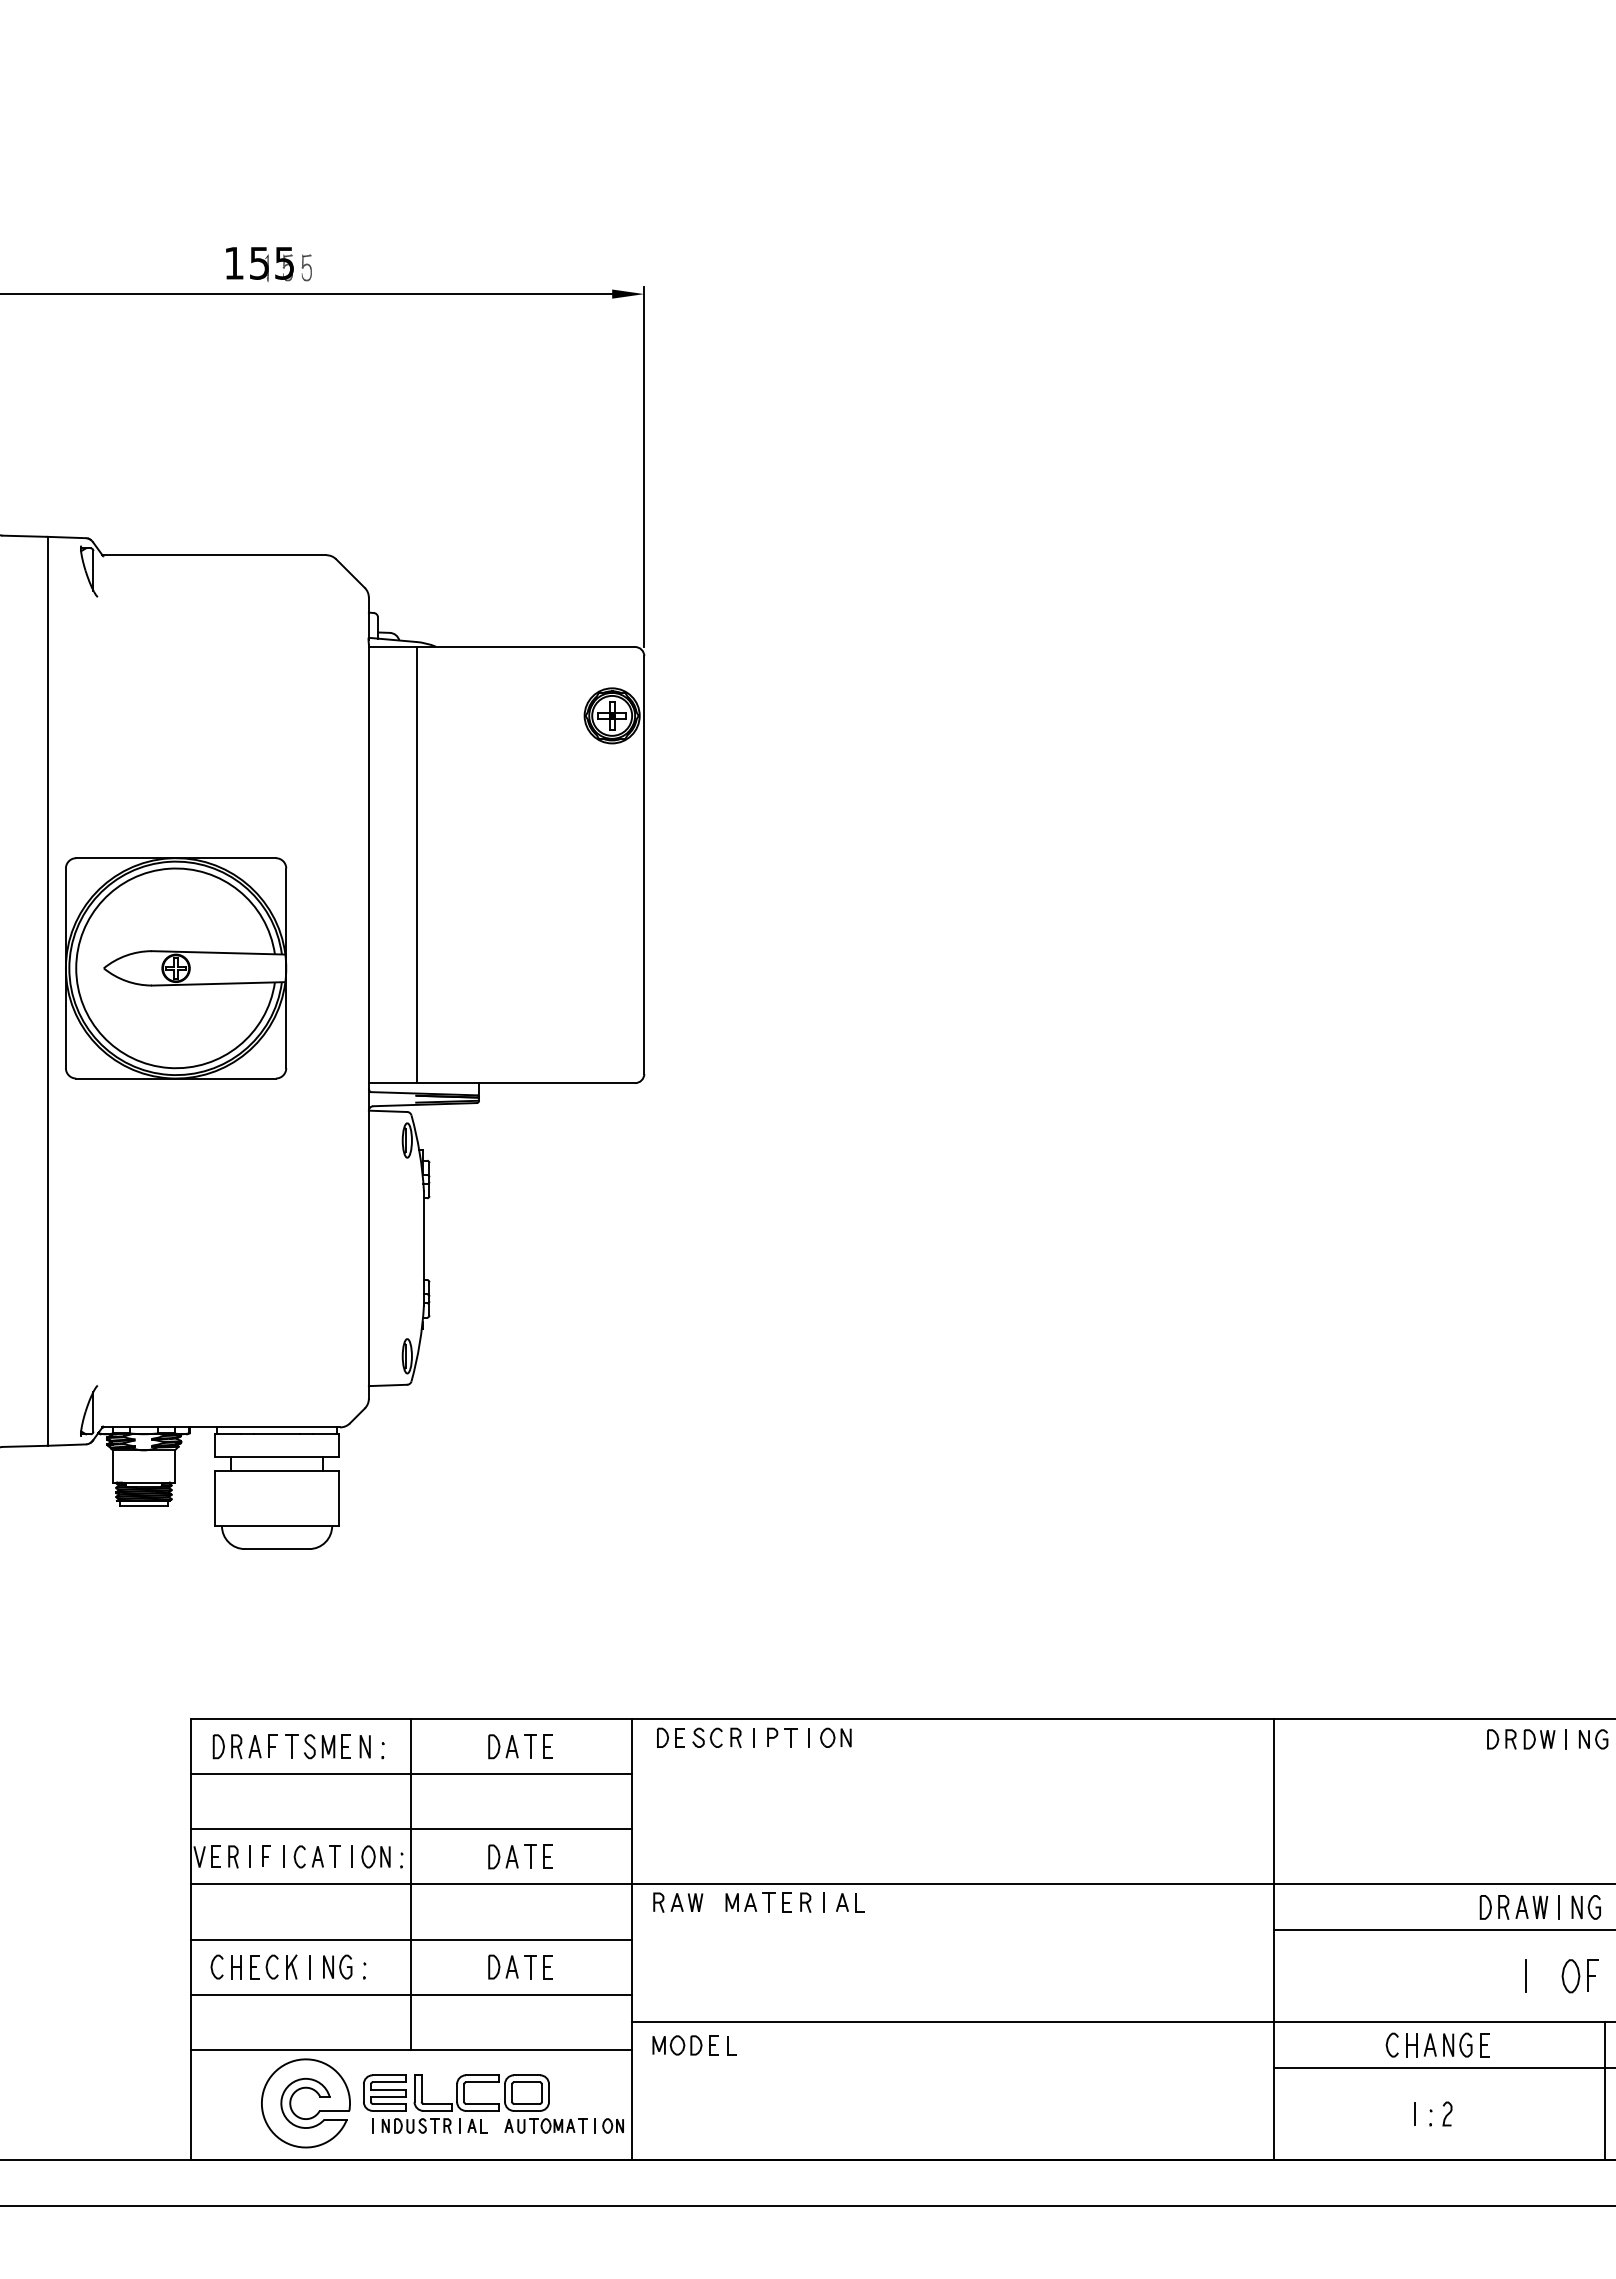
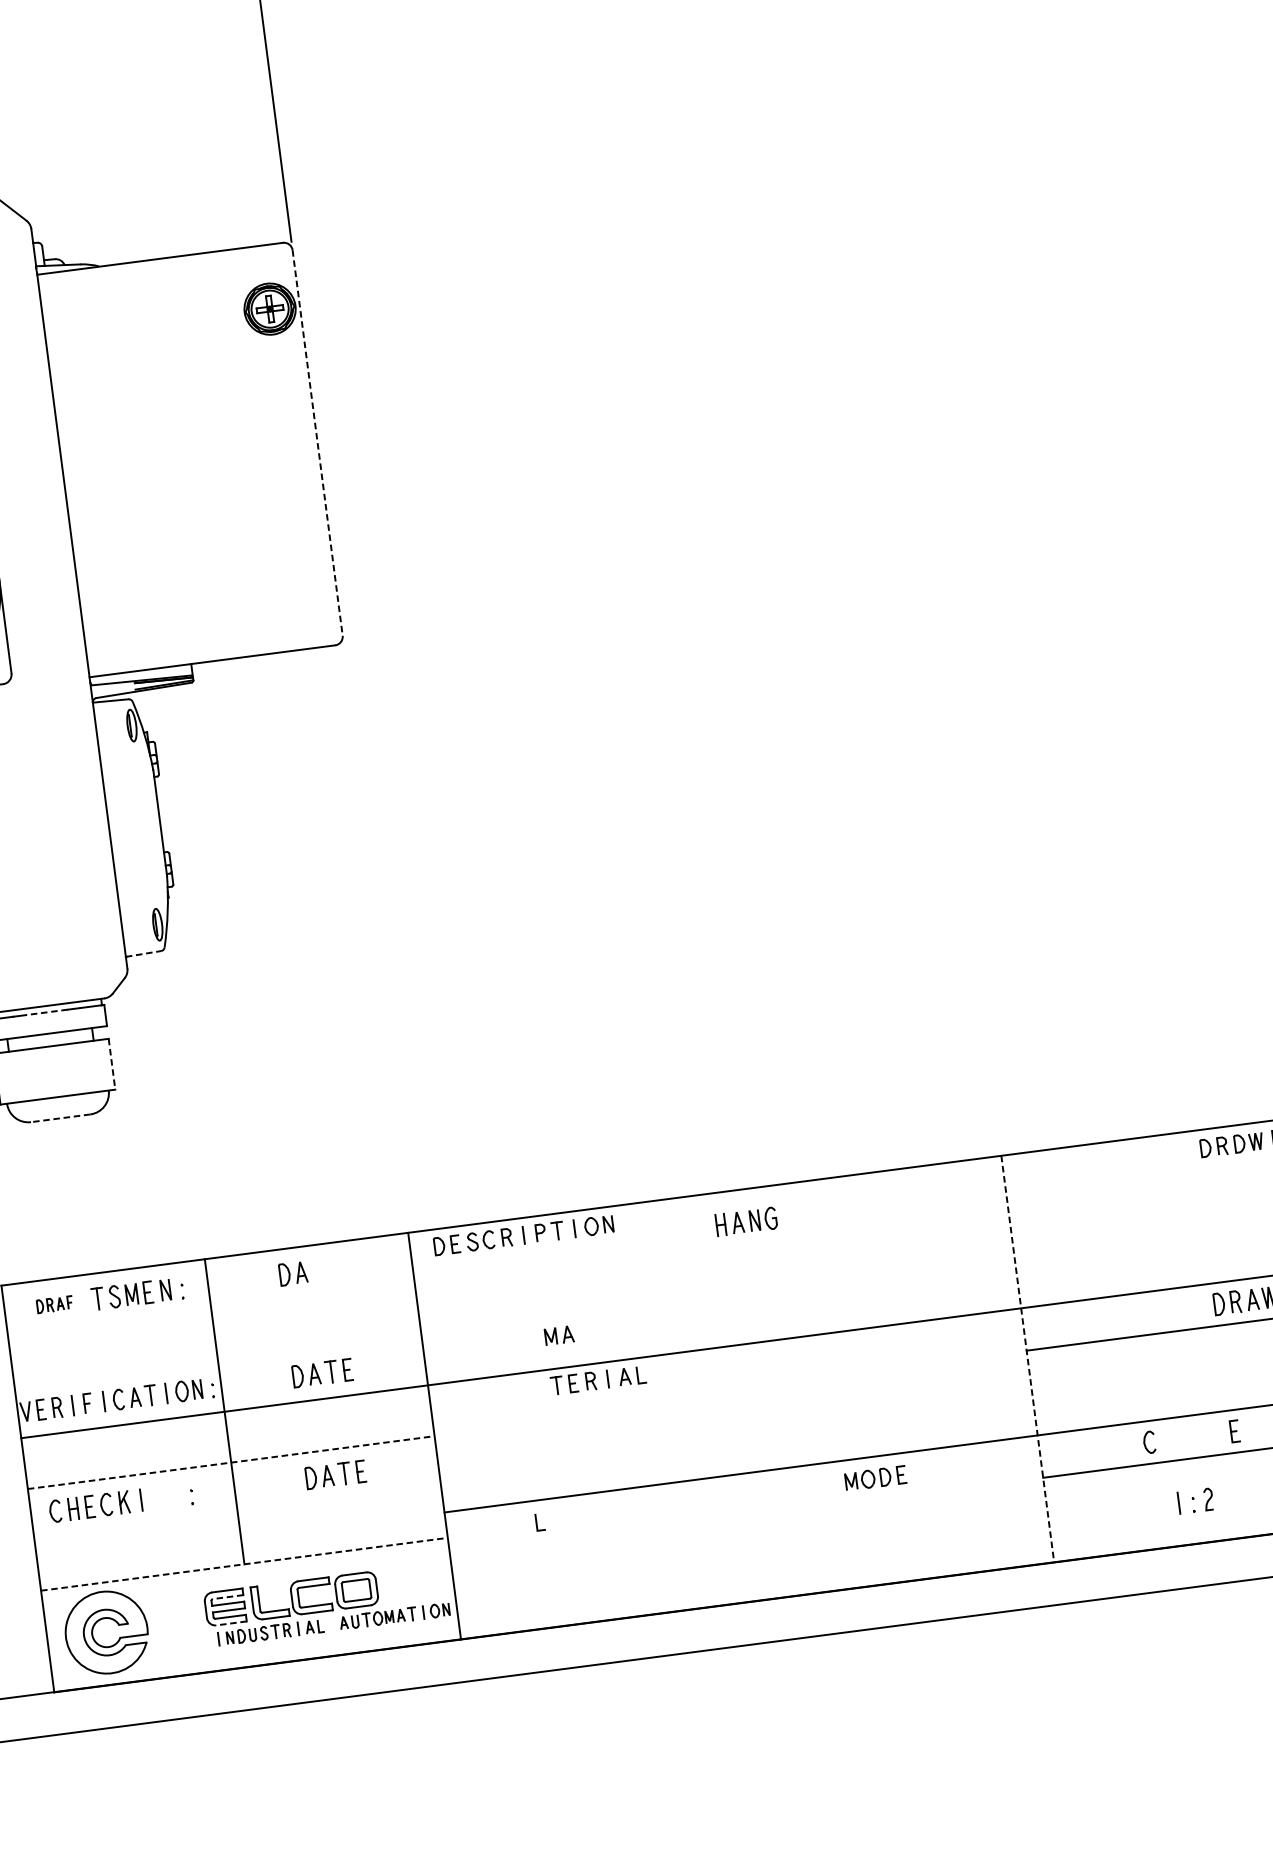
line: (417, 865) -> (108, 470), removed
line: (644, 865) -> (317, 443), solid -> dashed
line: (388, 1385) -> (143, 953), solid -> dashed
line: (277, 1434) -> (47, 1012), solid -> dashed
line: (339, 1498) -> (112, 1064), solid -> dashed
line: (276, 1549) -> (60, 1118), solid -> dashed
part: (244, 1746) -> (54, 1304), size x0.6
part: (538, 1746) -> (325, 1269), removed
line: (410, 1774) -> (210, 1310), removed
line: (410, 1829) -> (217, 1361), removed
part: (678, 1902) -> (473, 1396), removed
part: (741, 1902) -> (559, 1335), moved
line: (411, 1939) -> (231, 1462), solid -> dashed
line: (1274, 1940) -> (1028, 1360), solid -> dashed
part: (337, 1966) -> (166, 1496), removed
line: (1525, 1976) -> (1264, 1363), removed
line: (410, 1994) -> (237, 1513), removed
part: (1439, 2044) -> (746, 1221), moved
part: (685, 2045) -> (875, 1478), moved
line: (411, 2049) -> (244, 1564), solid -> dashed
line: (389, 2082) -> (228, 1597), solid -> dashed
part: (305, 2103) -> (106, 1632), moved
line: (389, 2110) -> (231, 1622), solid -> dashed

